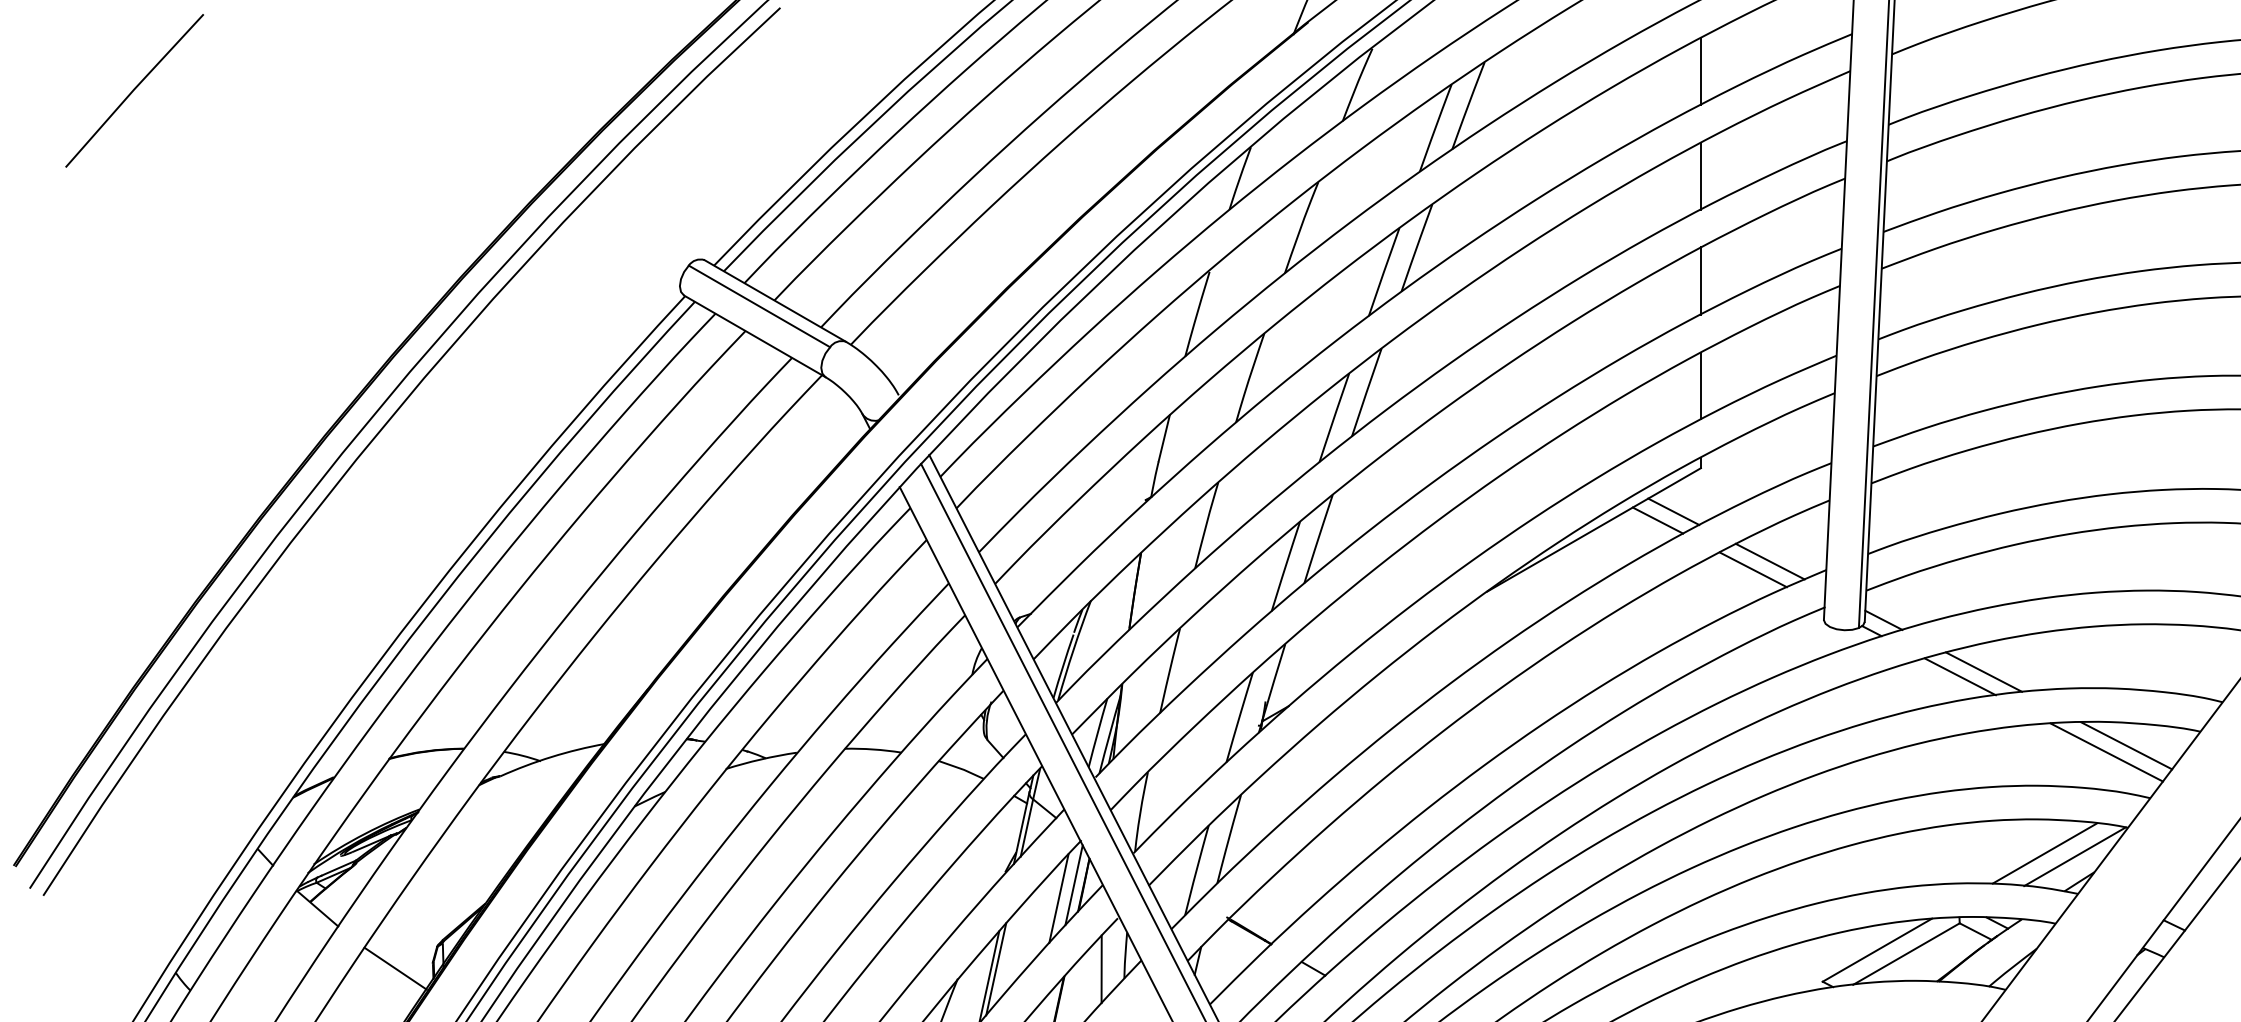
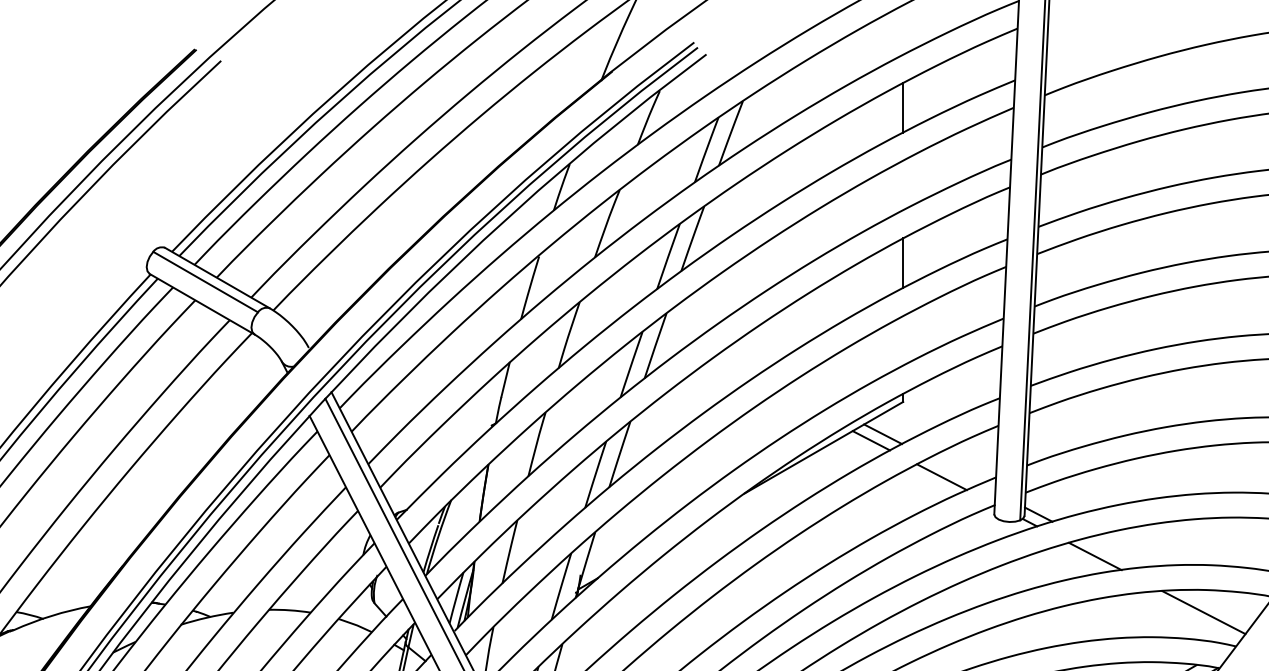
line: (1700, 175) -> (902, 185), removed
line: (1700, 385) -> (902, 340), removed
line: (1769, 561) -> (953, 471), removed
line: (1984, 671) -> (1113, 552), removed
line: (2126, 745) -> (1218, 607), removed

